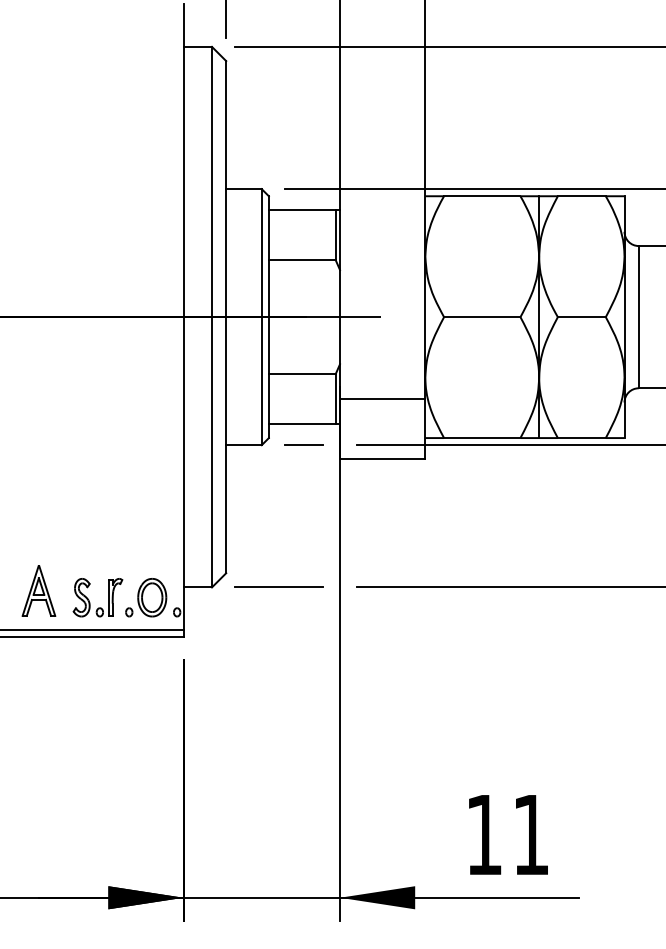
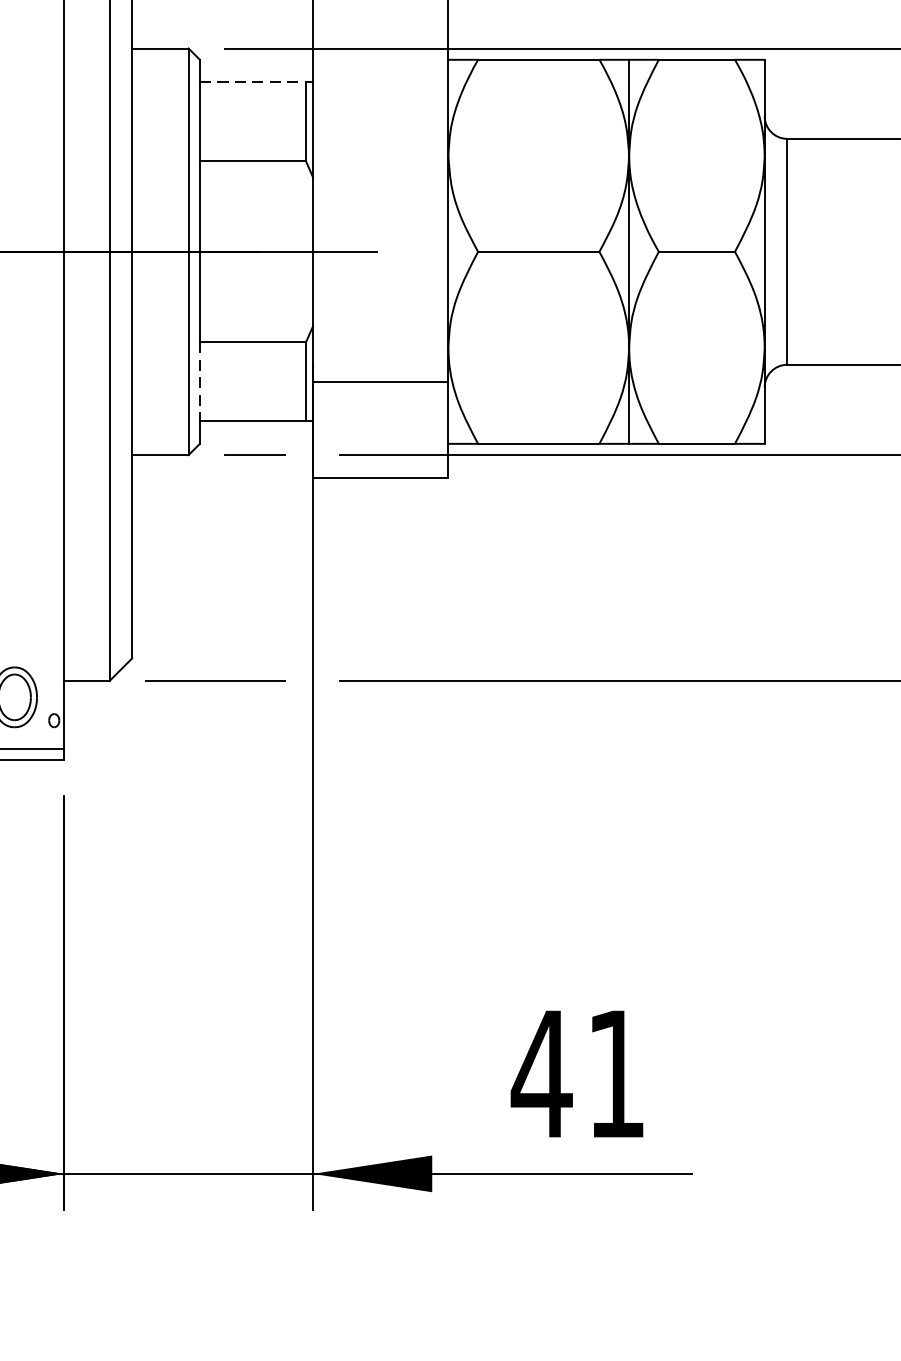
line: (302, 210) -> (253, 82), solid -> dashed
line: (268, 398) -> (199, 381), solid -> dashed
text: (483, 834) -> (540, 1073), 11 -> 41

